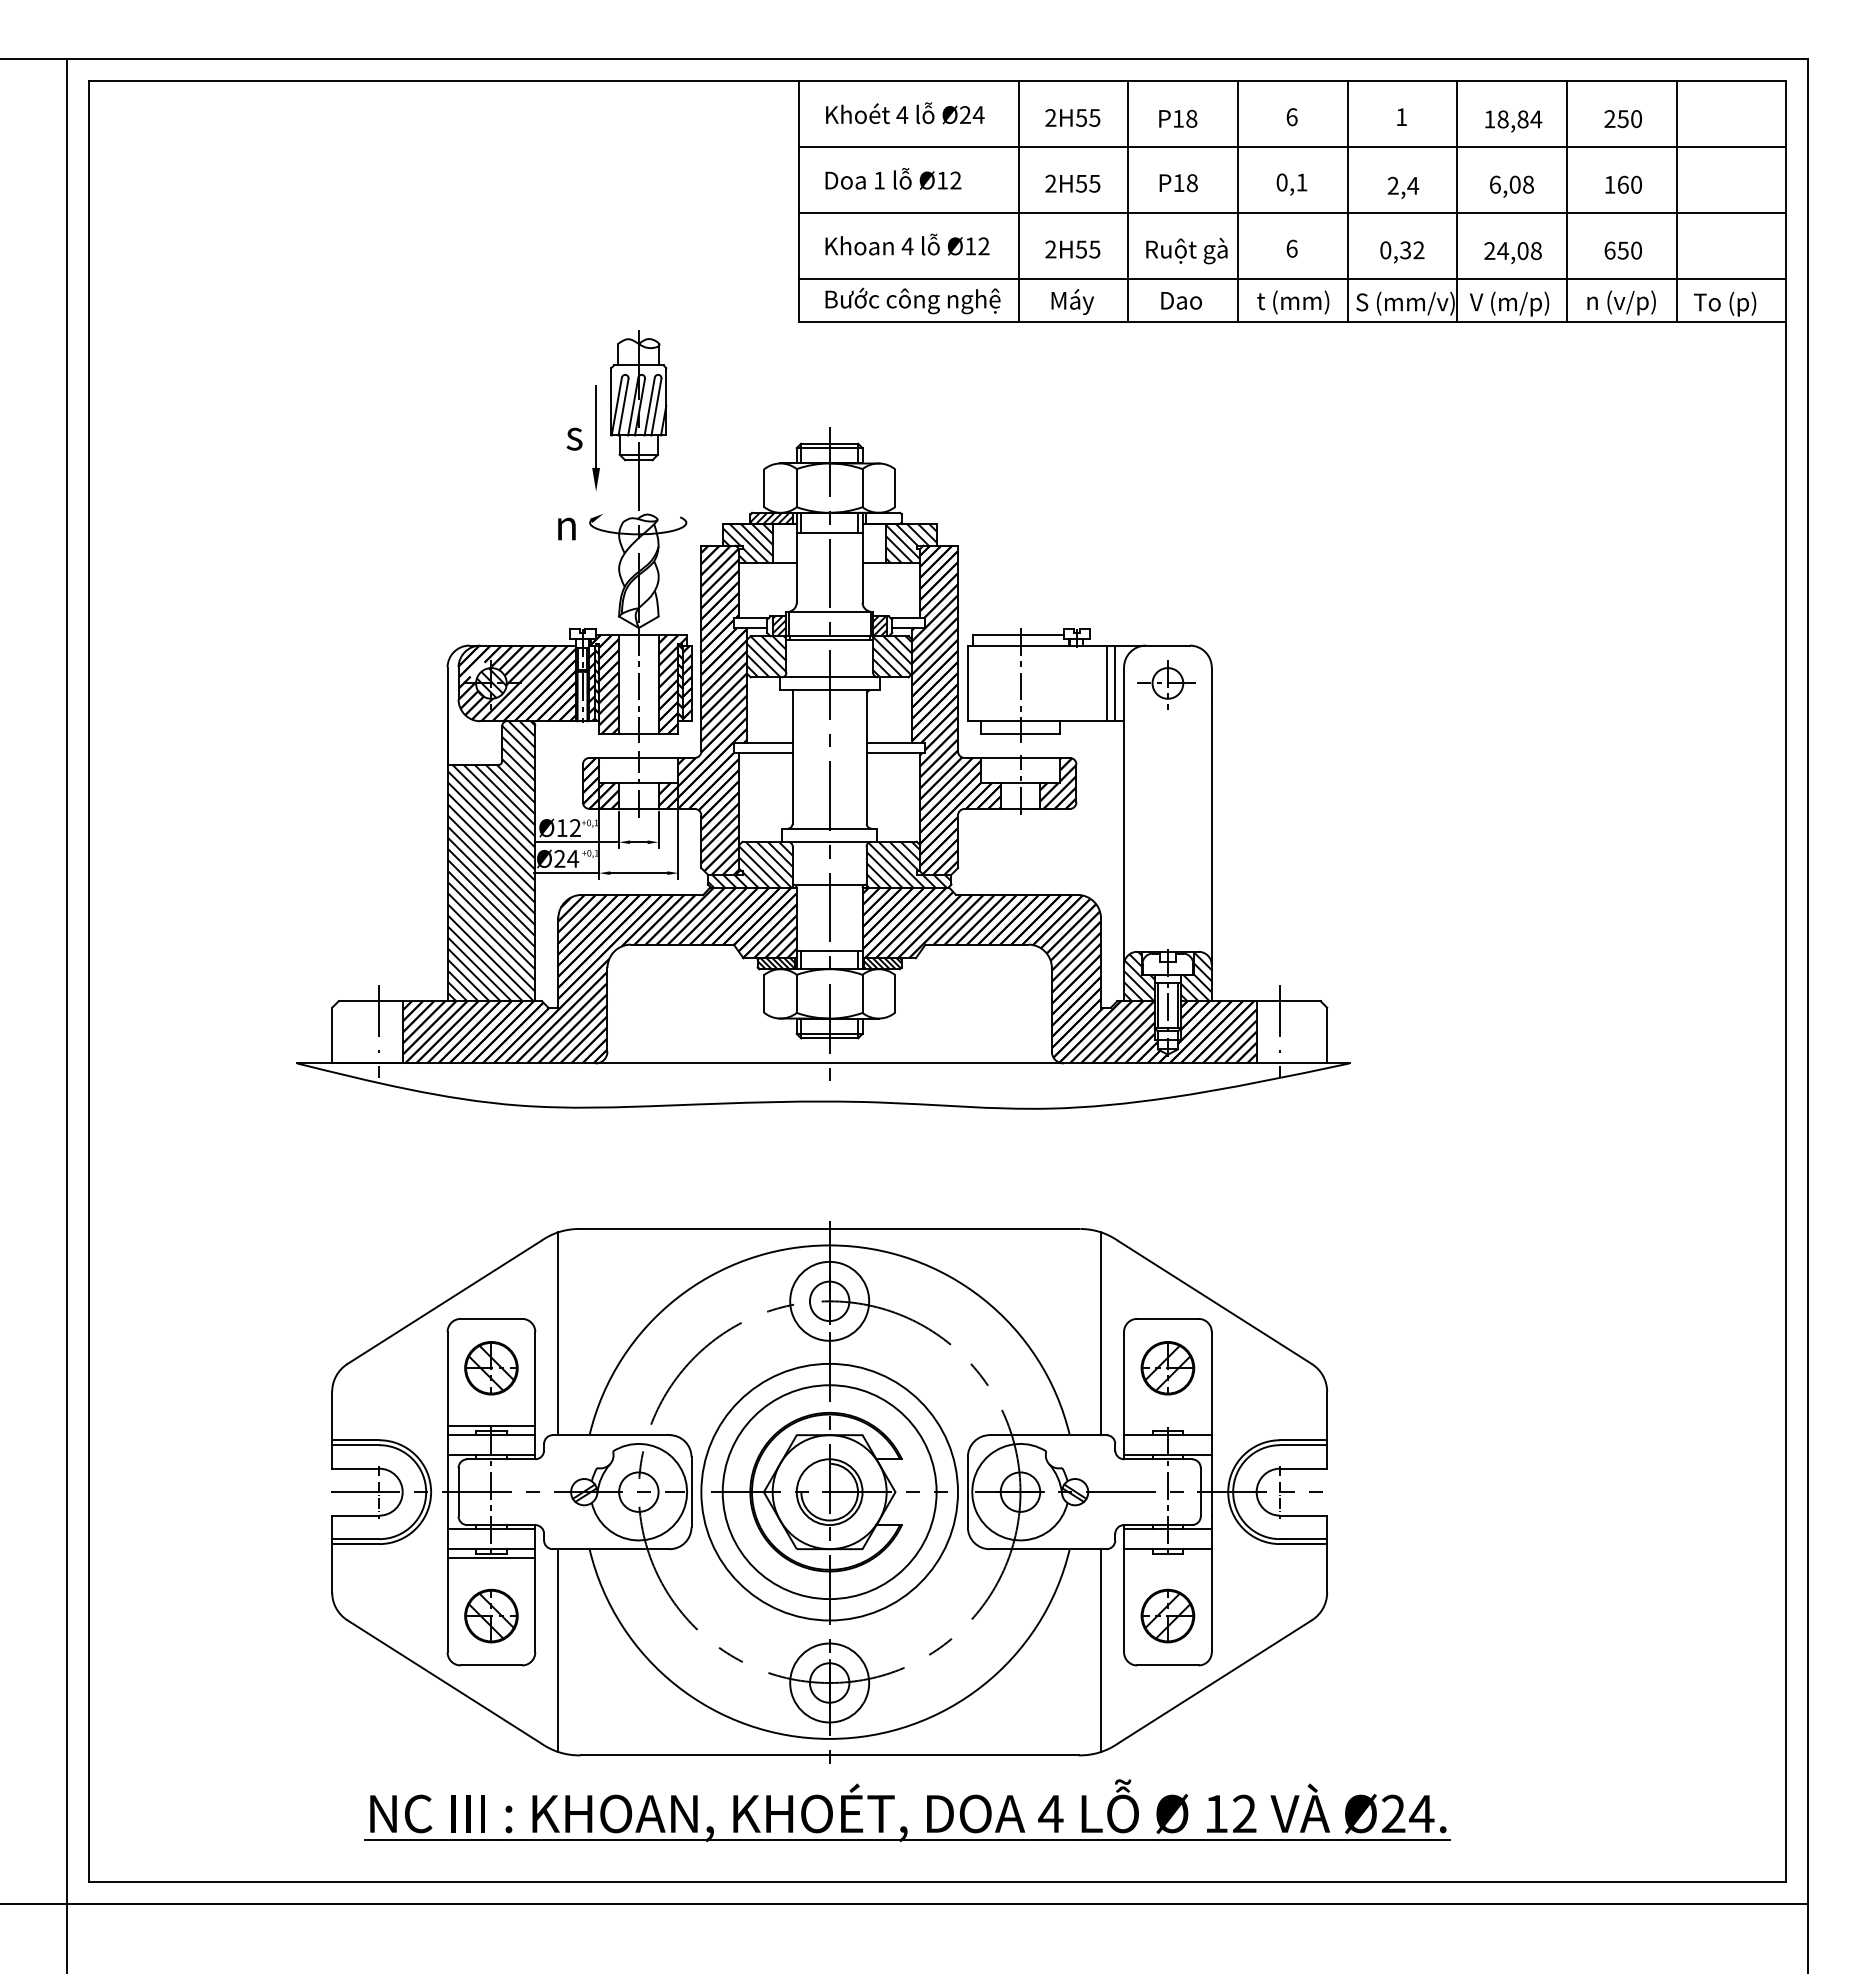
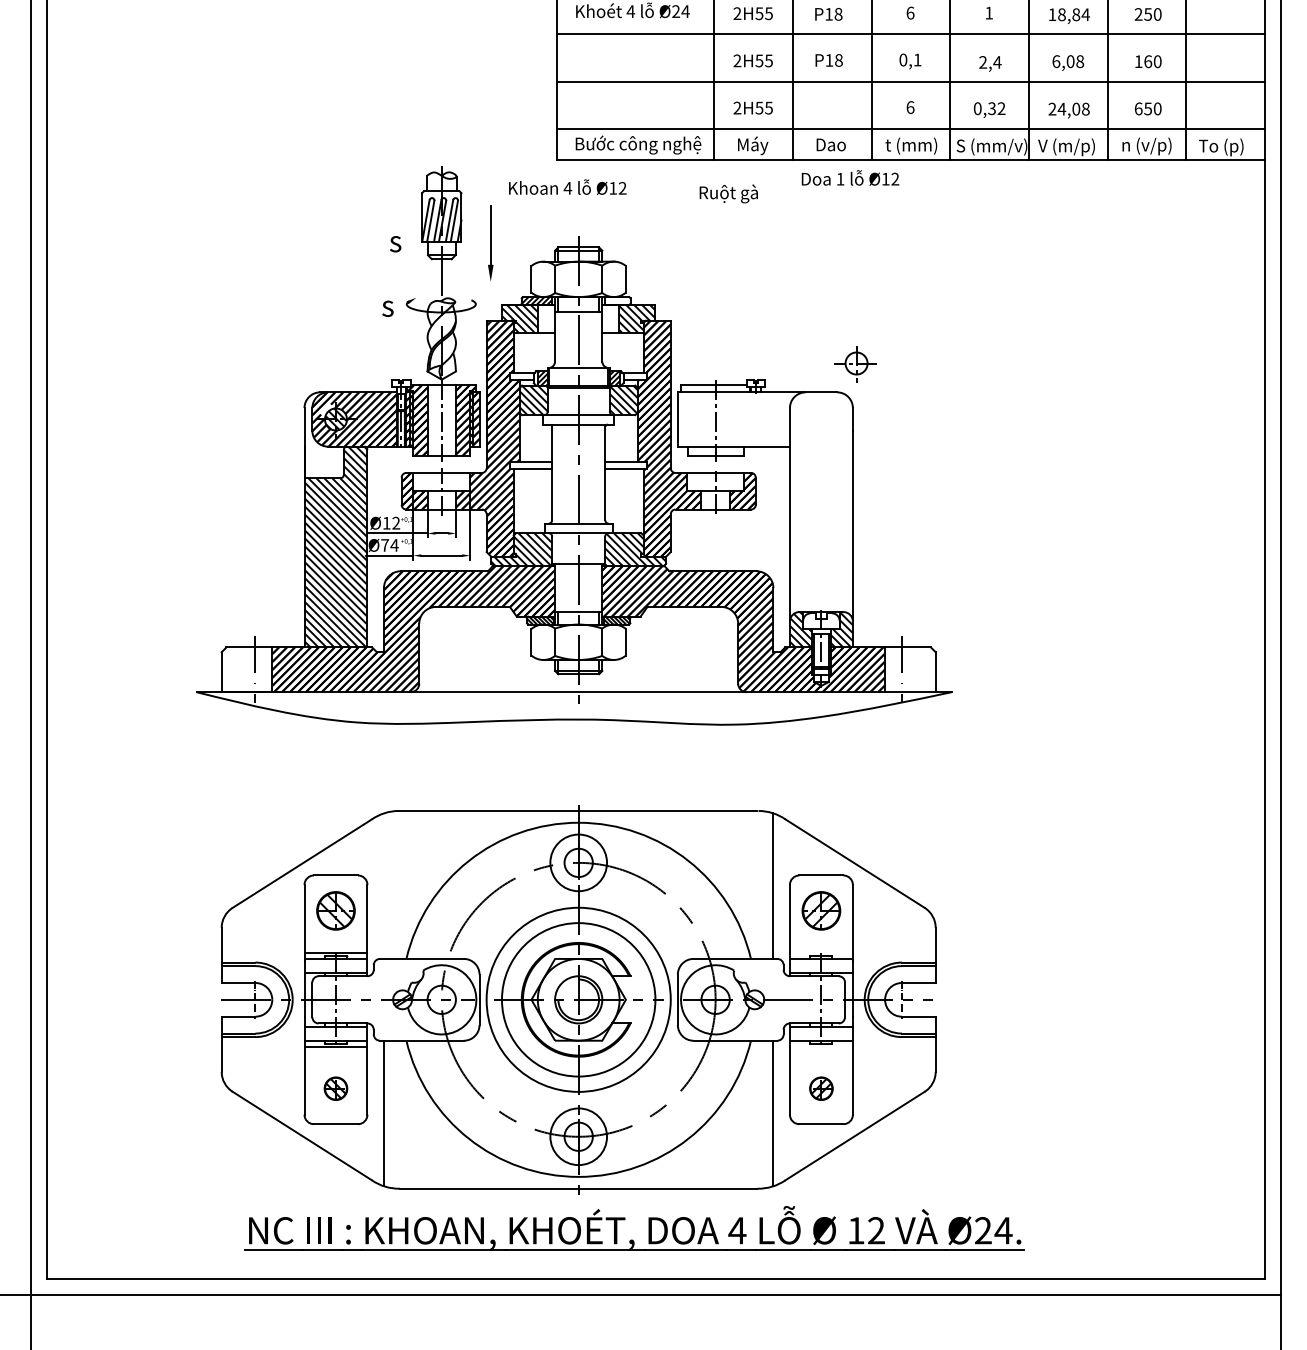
text: (893, 178) -> (850, 177), moved
text: (907, 244) -> (567, 187), moved
text: (1186, 250) -> (728, 193), moved
part: (595, 437) -> (490, 243), moved
text: (565, 528) -> (389, 308), n -> s
line: (1106, 683) -> (777, 419), removed
line: (1115, 683) -> (783, 419), removed
part: (1166, 684) -> (855, 364), moved
text: (559, 858) -> (384, 545), Ø24 -> Ø74
line: (558, 1333) -> (384, 885), removed
part: (491, 1615) -> (336, 1088), size x0.6
part: (1167, 1615) -> (821, 1088), size x0.6

